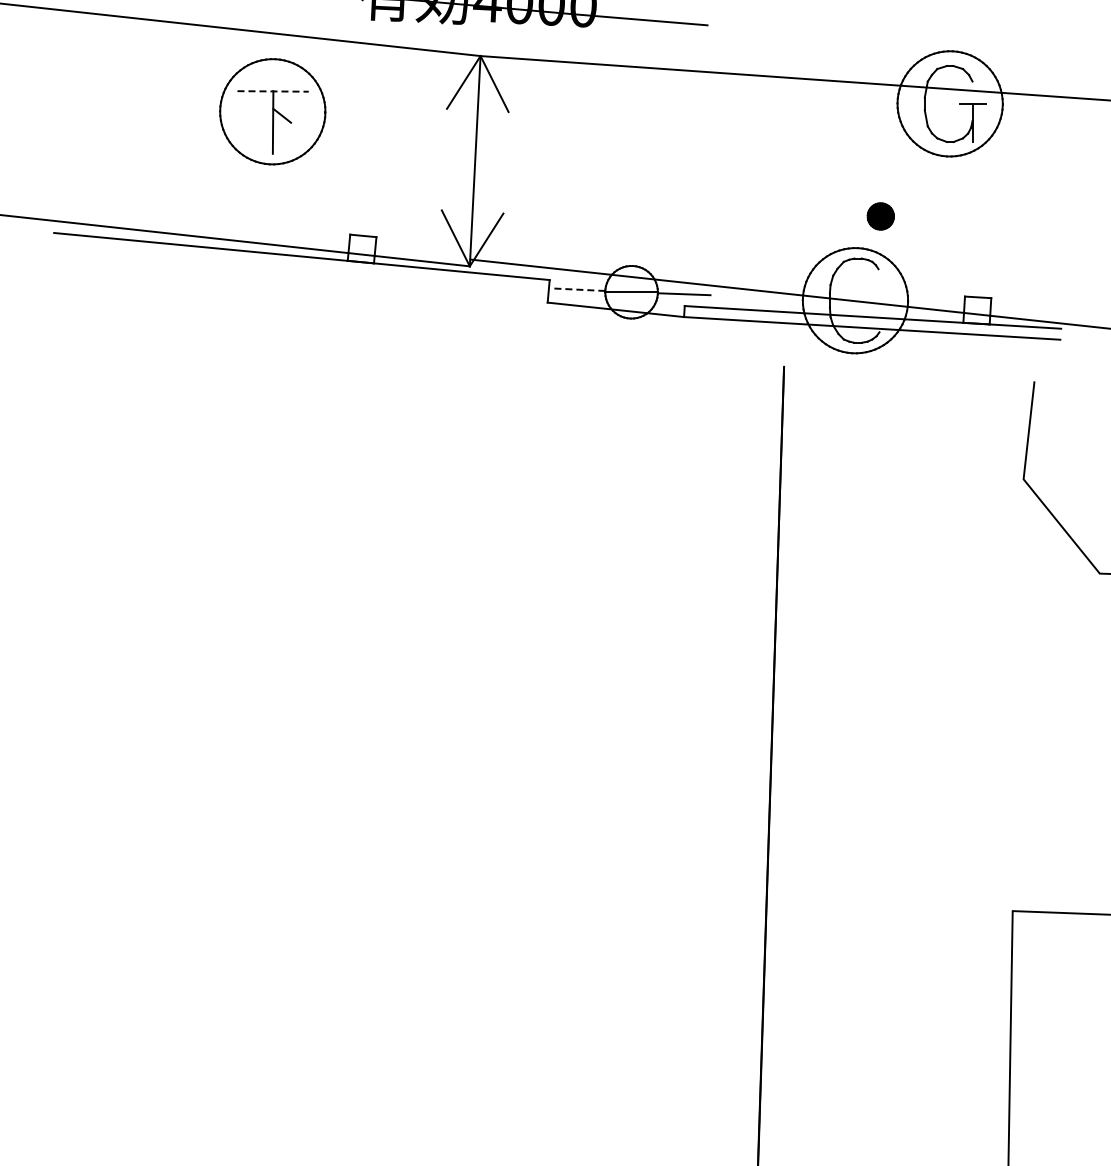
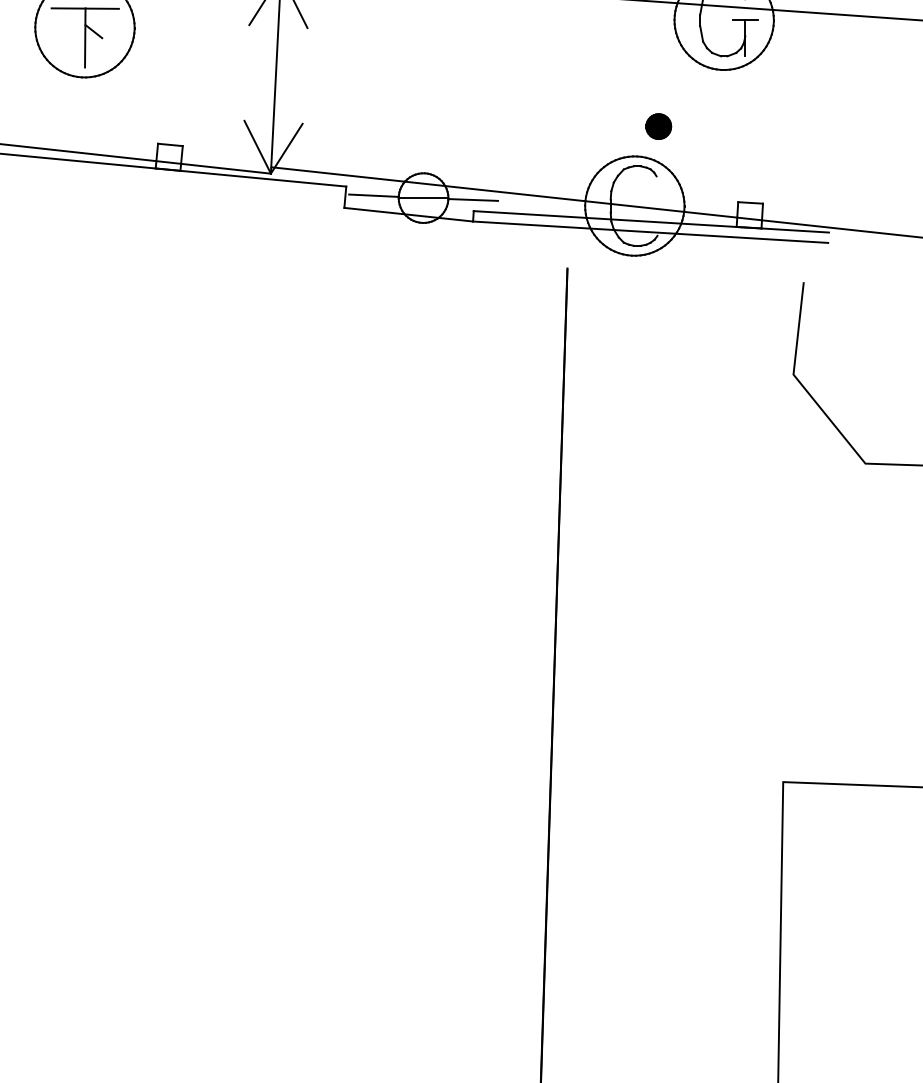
line: (273, 91) -> (85, 8), dashed -> solid
line: (578, 289) -> (373, 195), dashed -> solid

